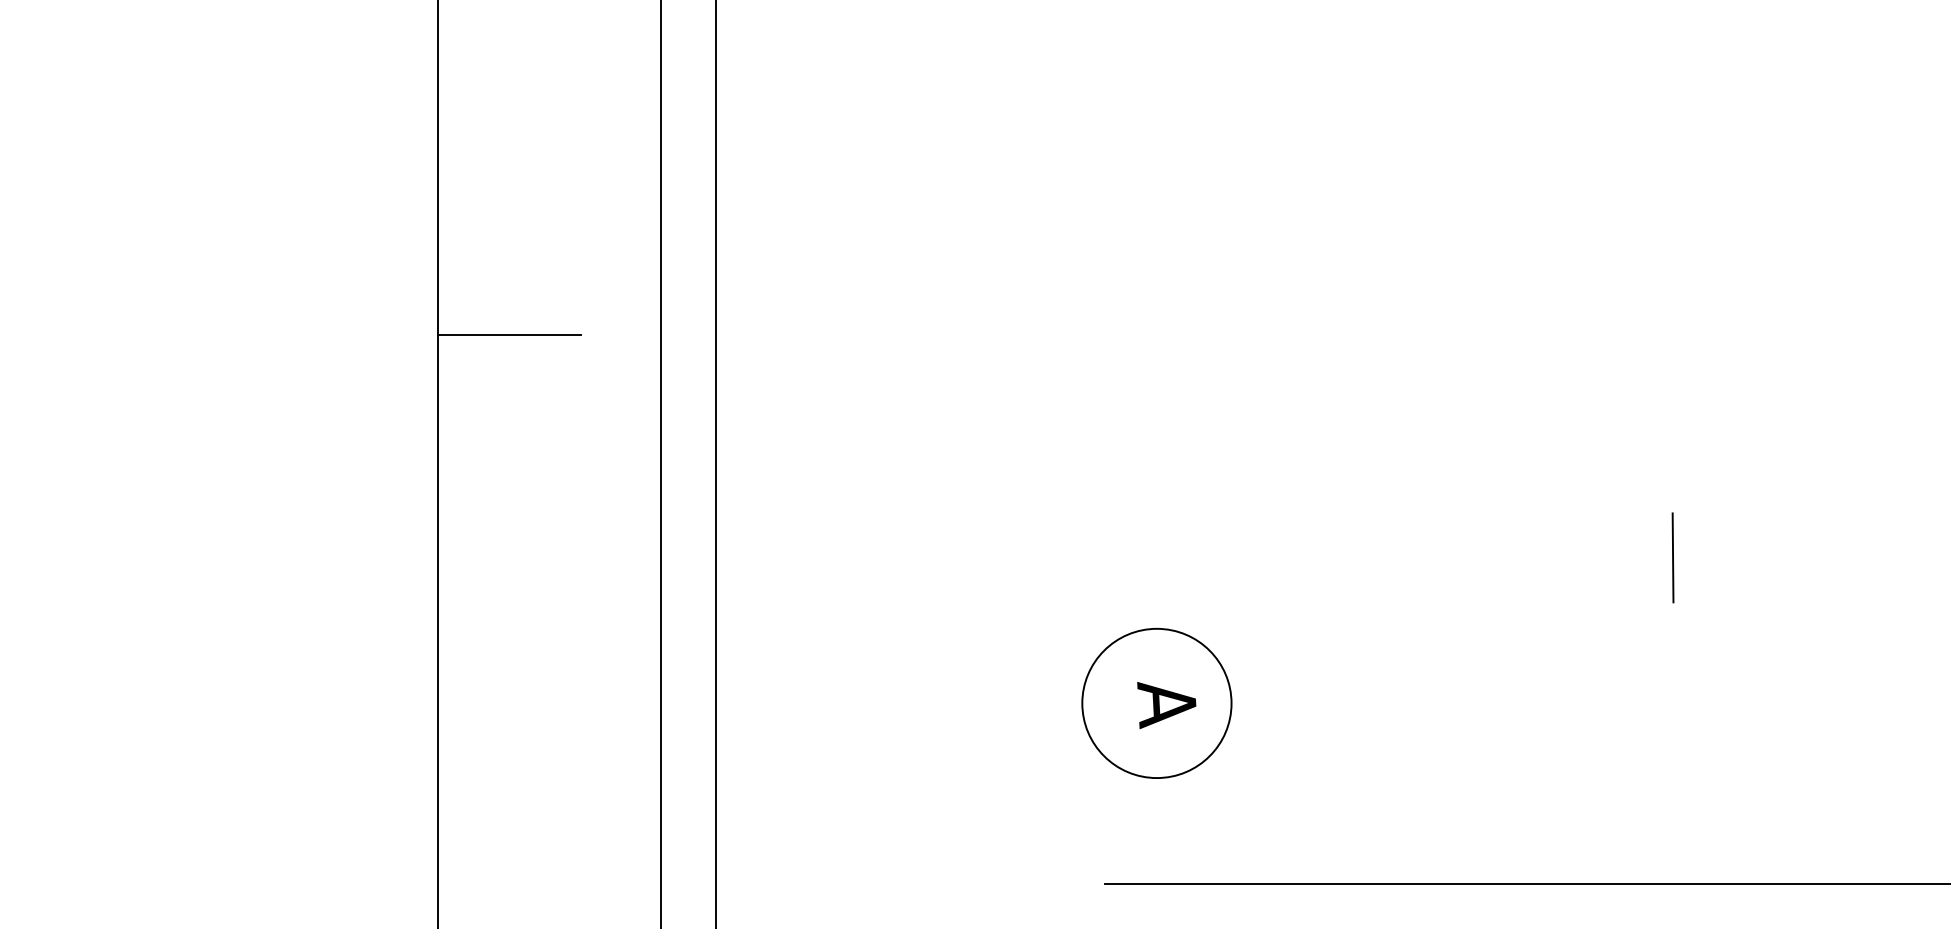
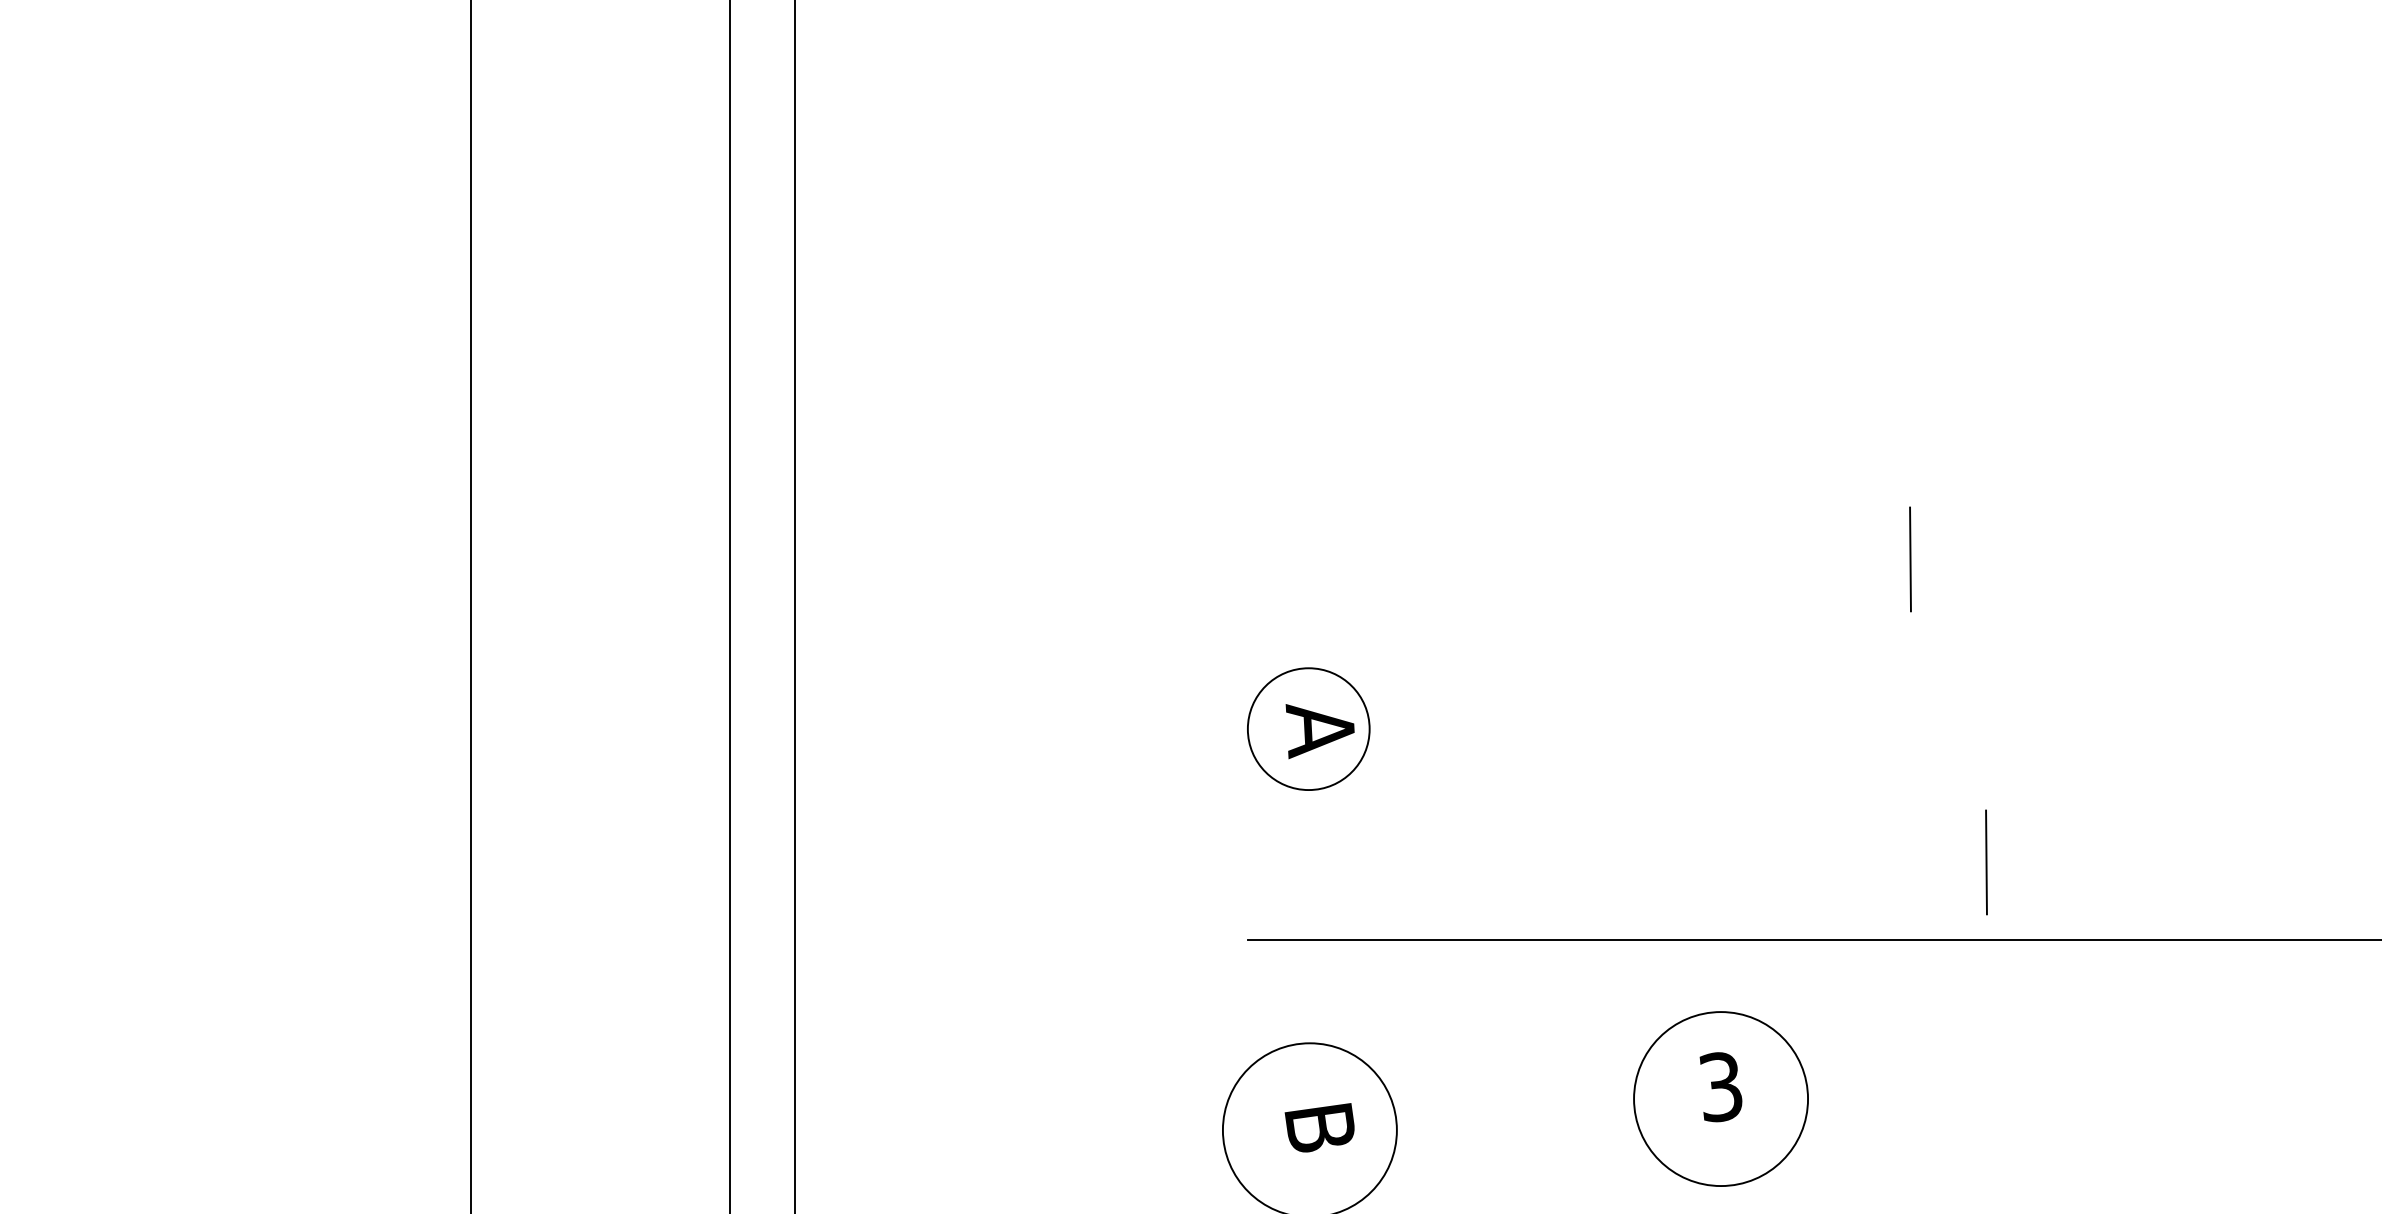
line: (509, 334) -> (553, 299), removed
circle: (1156, 703) -> (1308, 729), size x0.7
line: (1738, 817) -> (1986, 862), added

